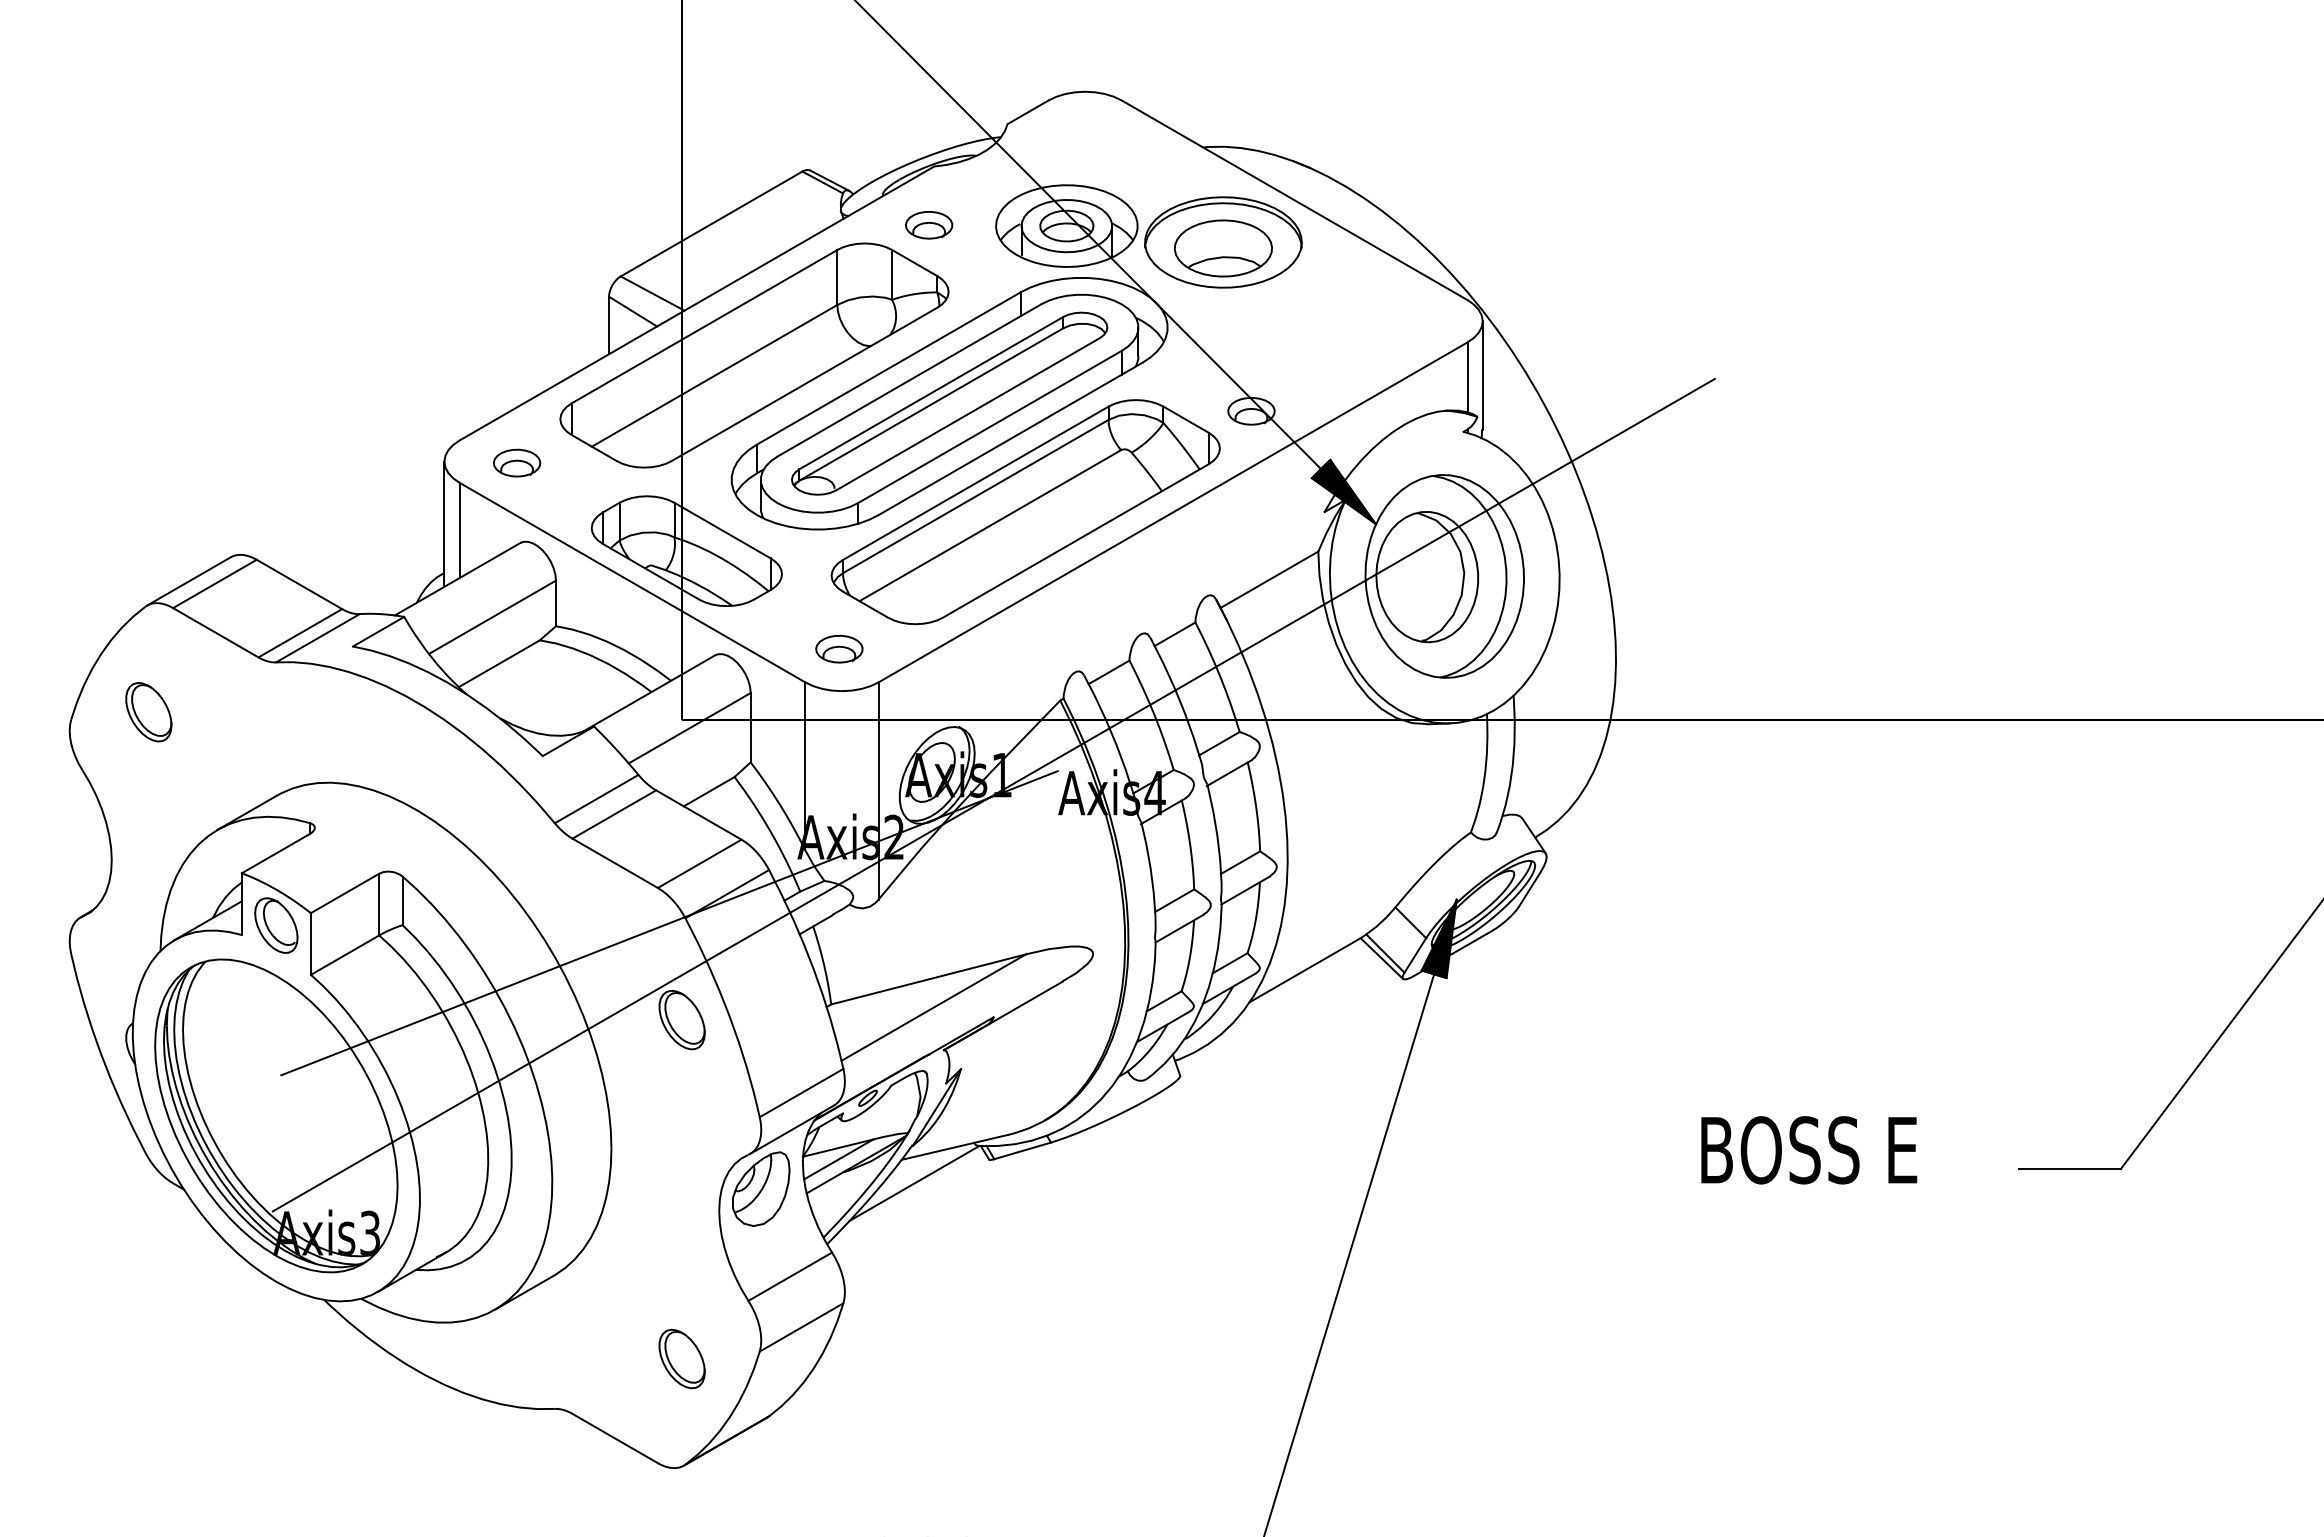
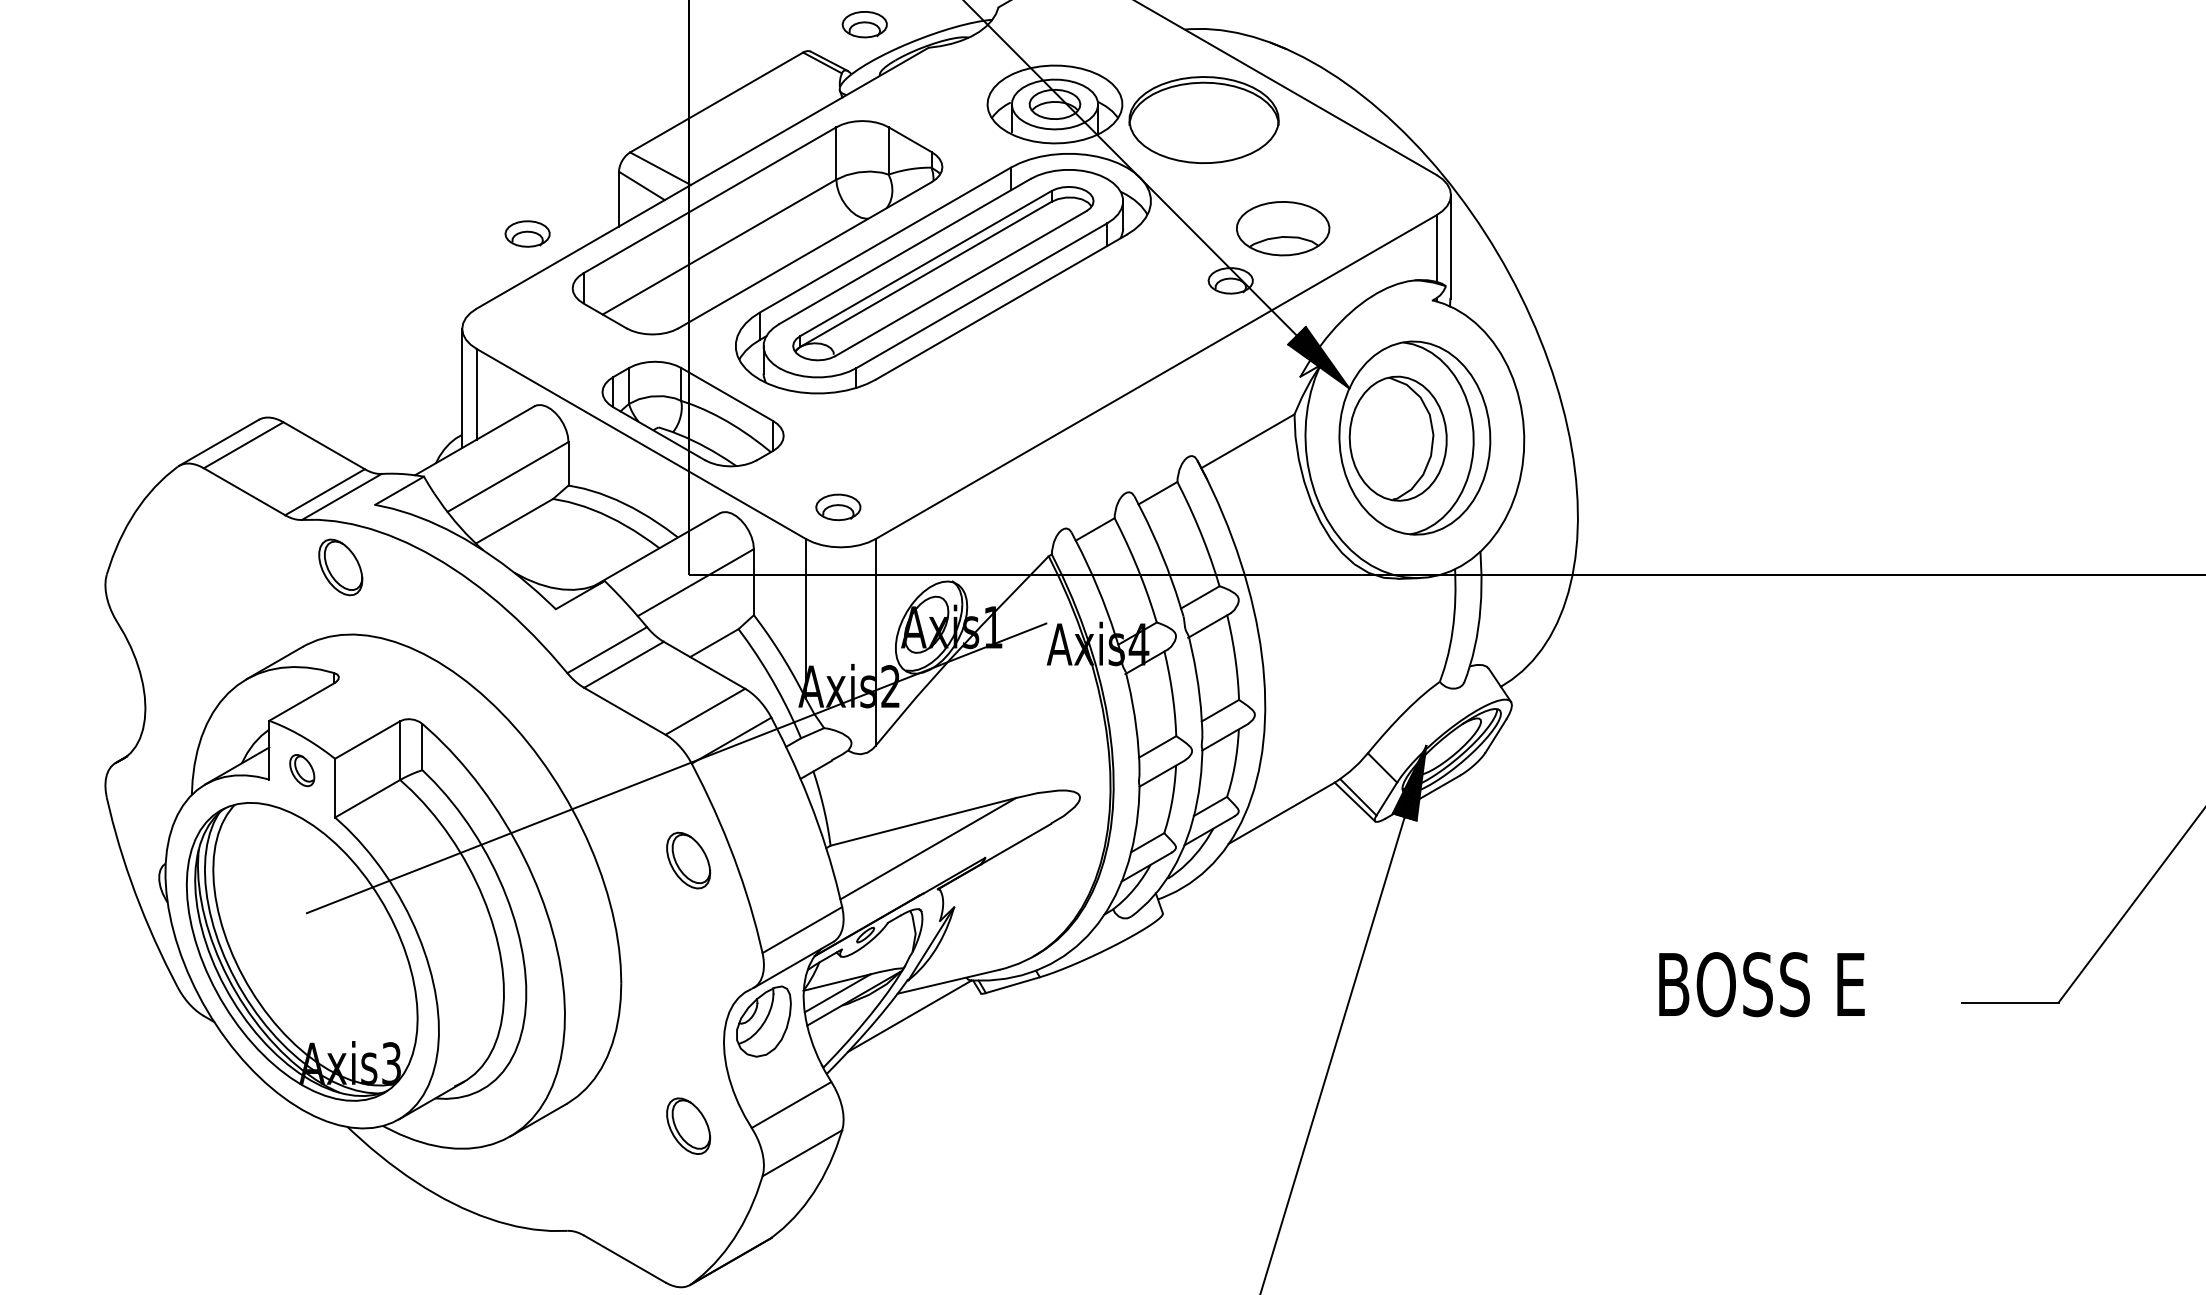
part: (929, 225) -> (865, 24), moved
part: (1222, 248) -> (1282, 228), moved
part: (517, 462) -> (528, 233), moved
part: (1025, 512) -> (1015, 377), removed
part: (148, 712) -> (340, 567), moved
line: (993, 794) -> (985, 645), removed
part: (276, 925) -> (302, 770), size x0.6
part: (681, 1358) -> (688, 1125), moved

